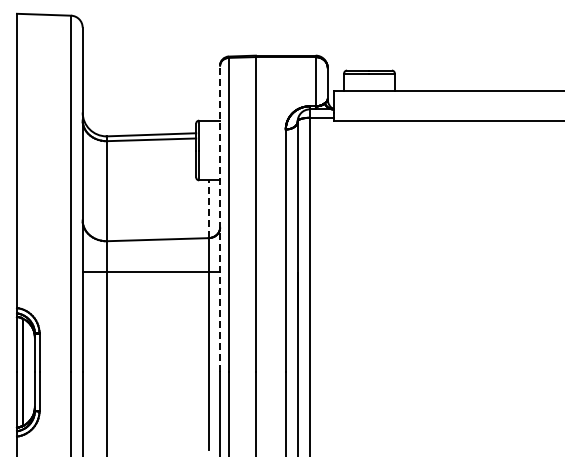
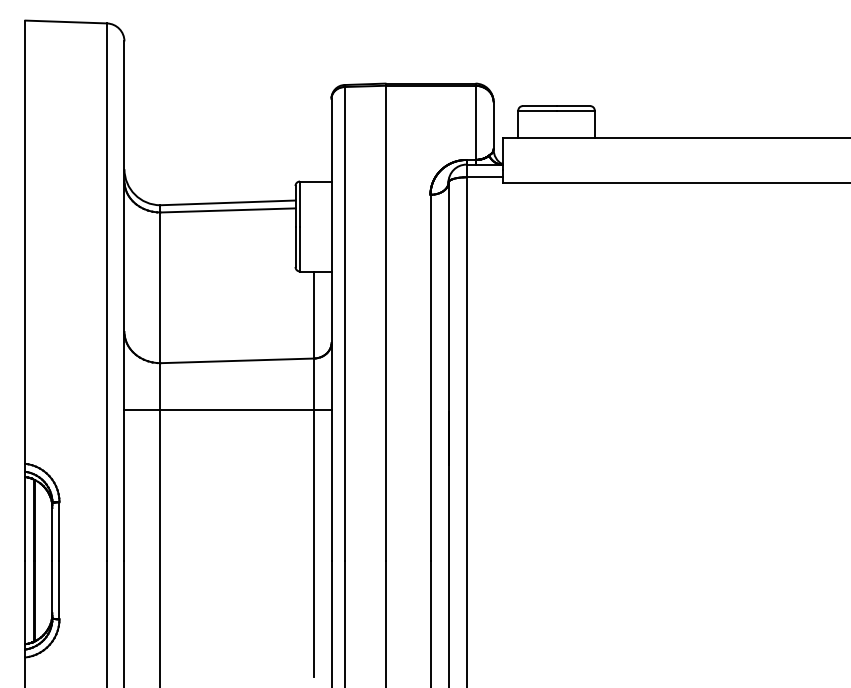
line: (208, 209) -> (314, 315), dashed -> solid
line: (220, 218) -> (332, 328), dashed -> solid

